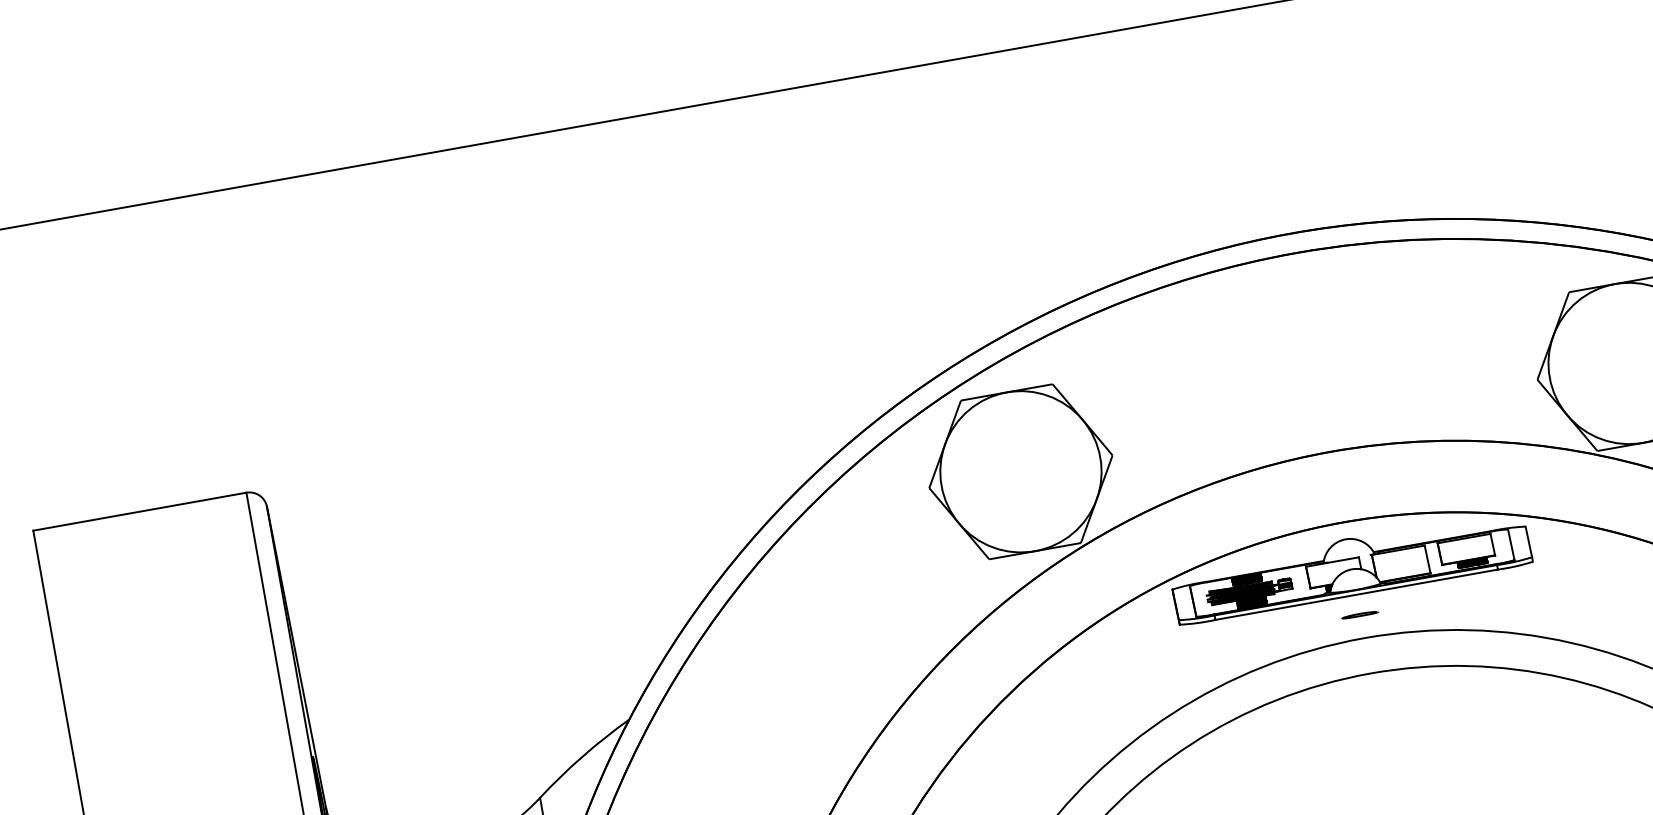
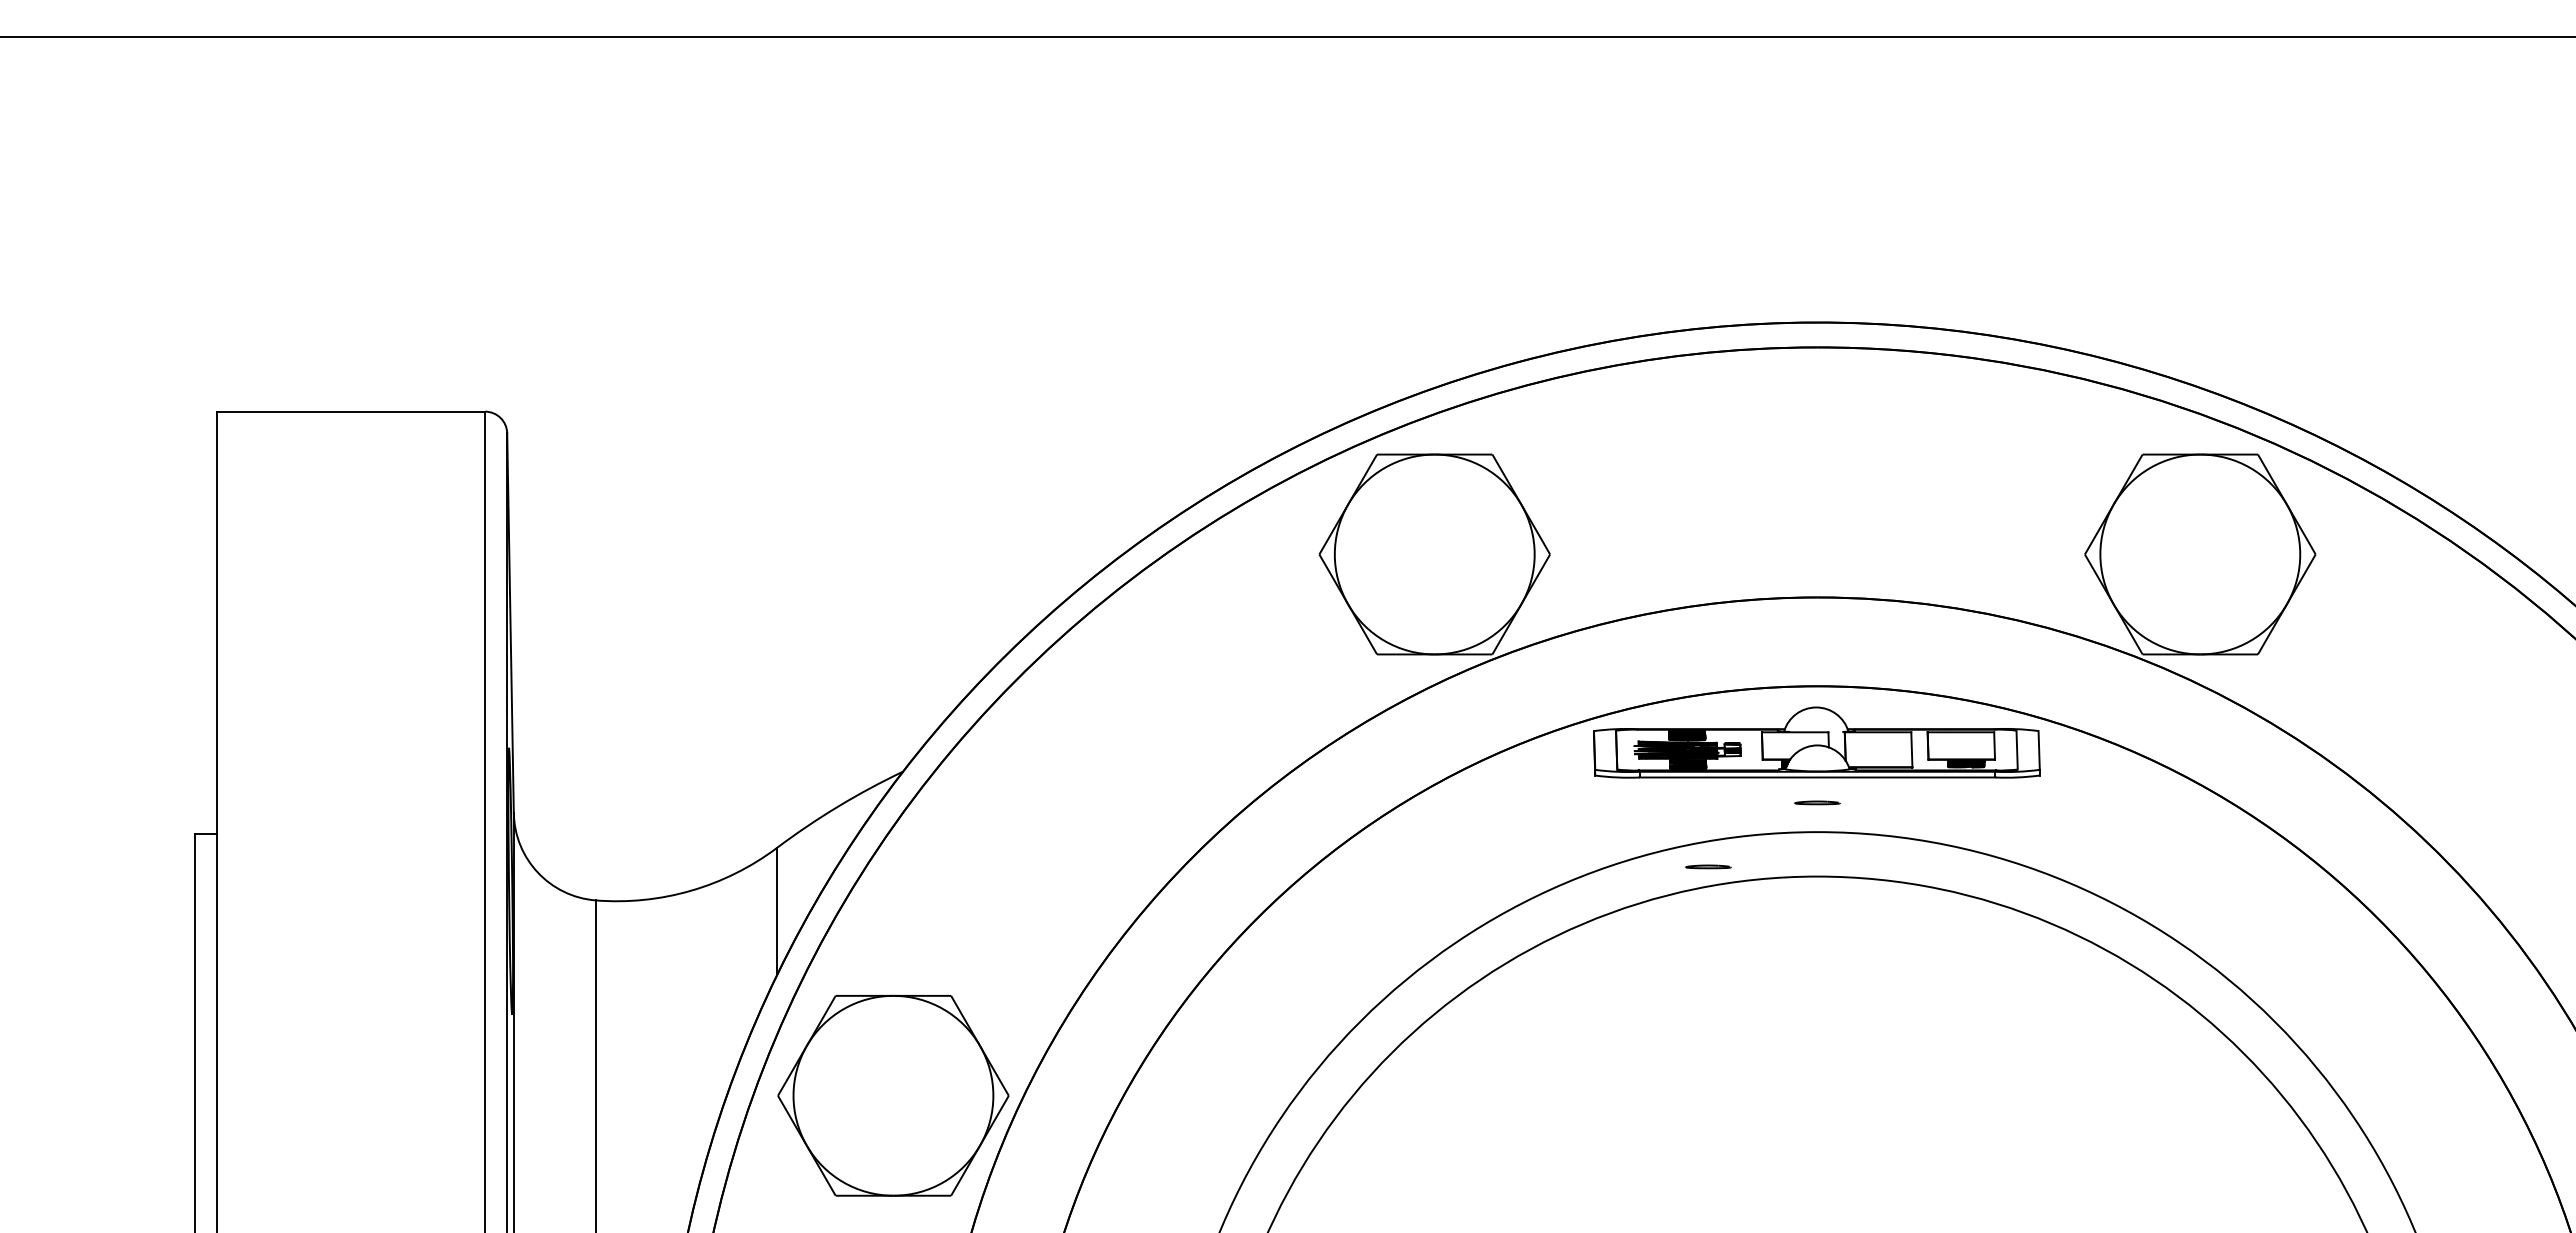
part: (1282, 680) -> (1708, 866), added

